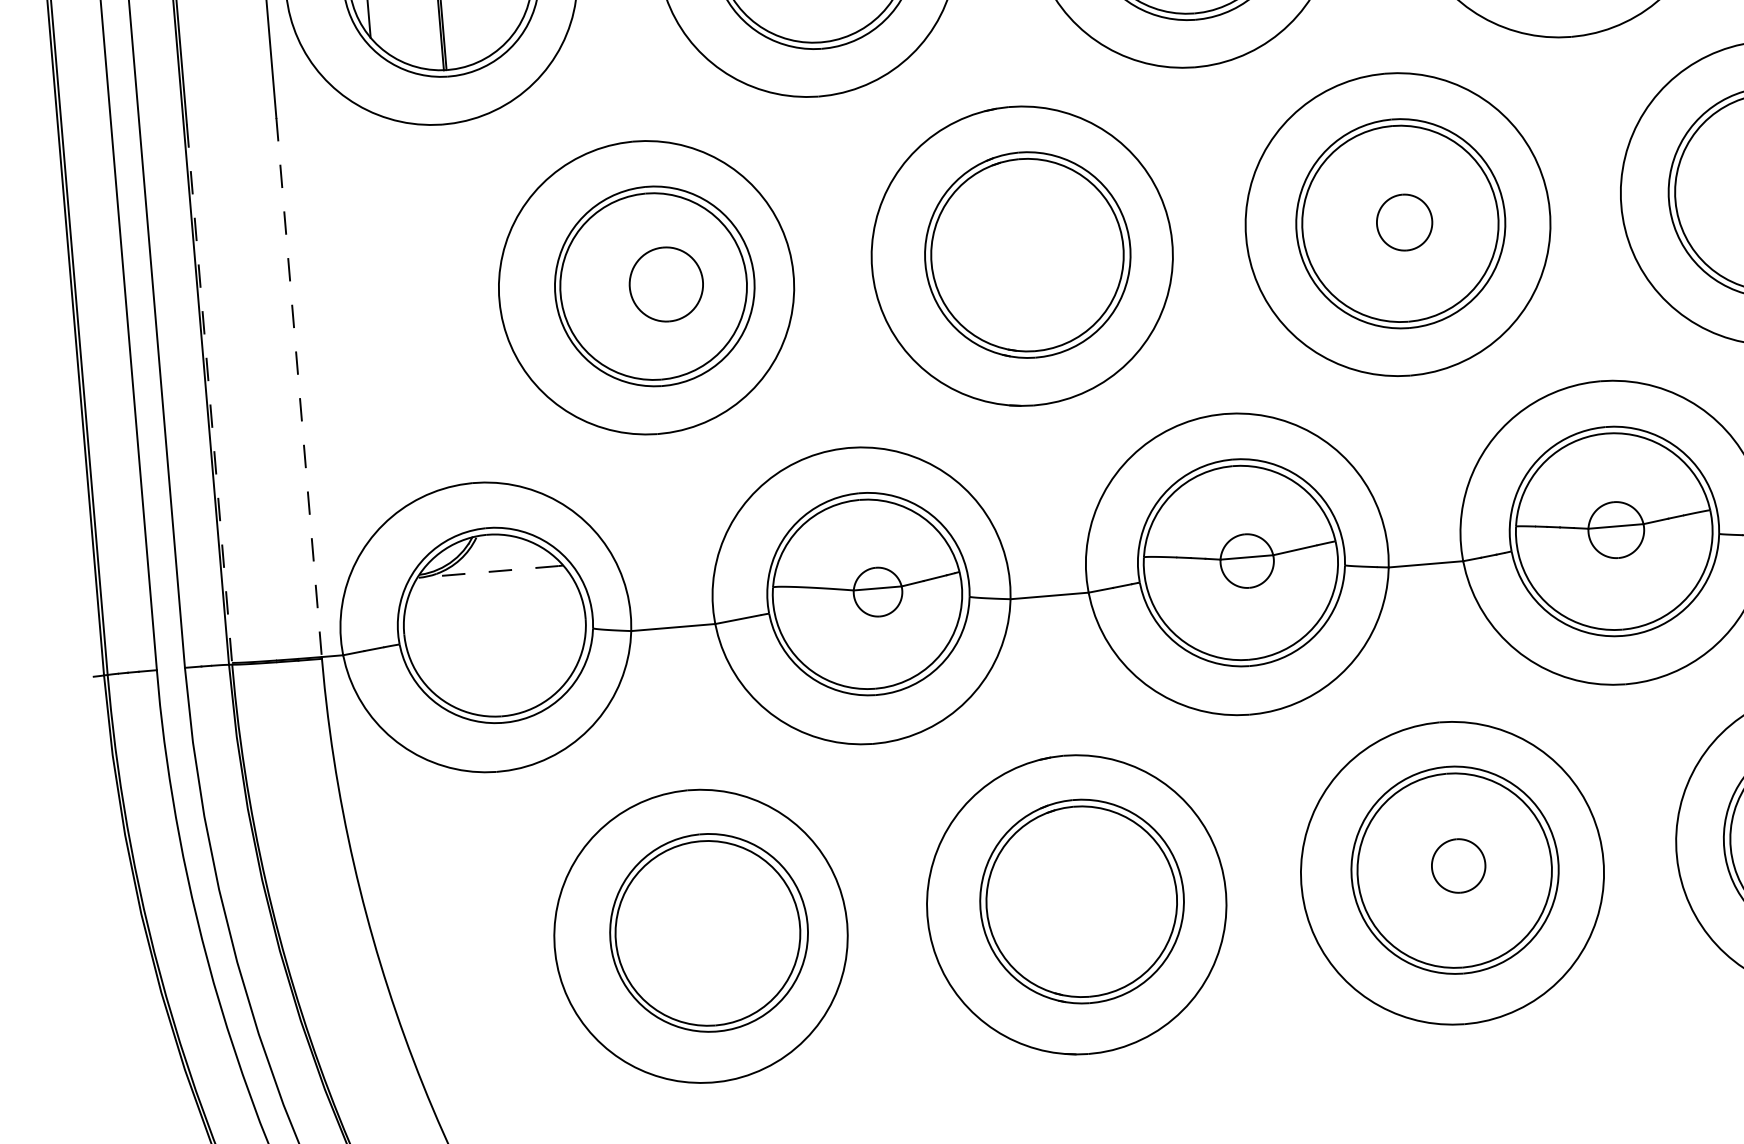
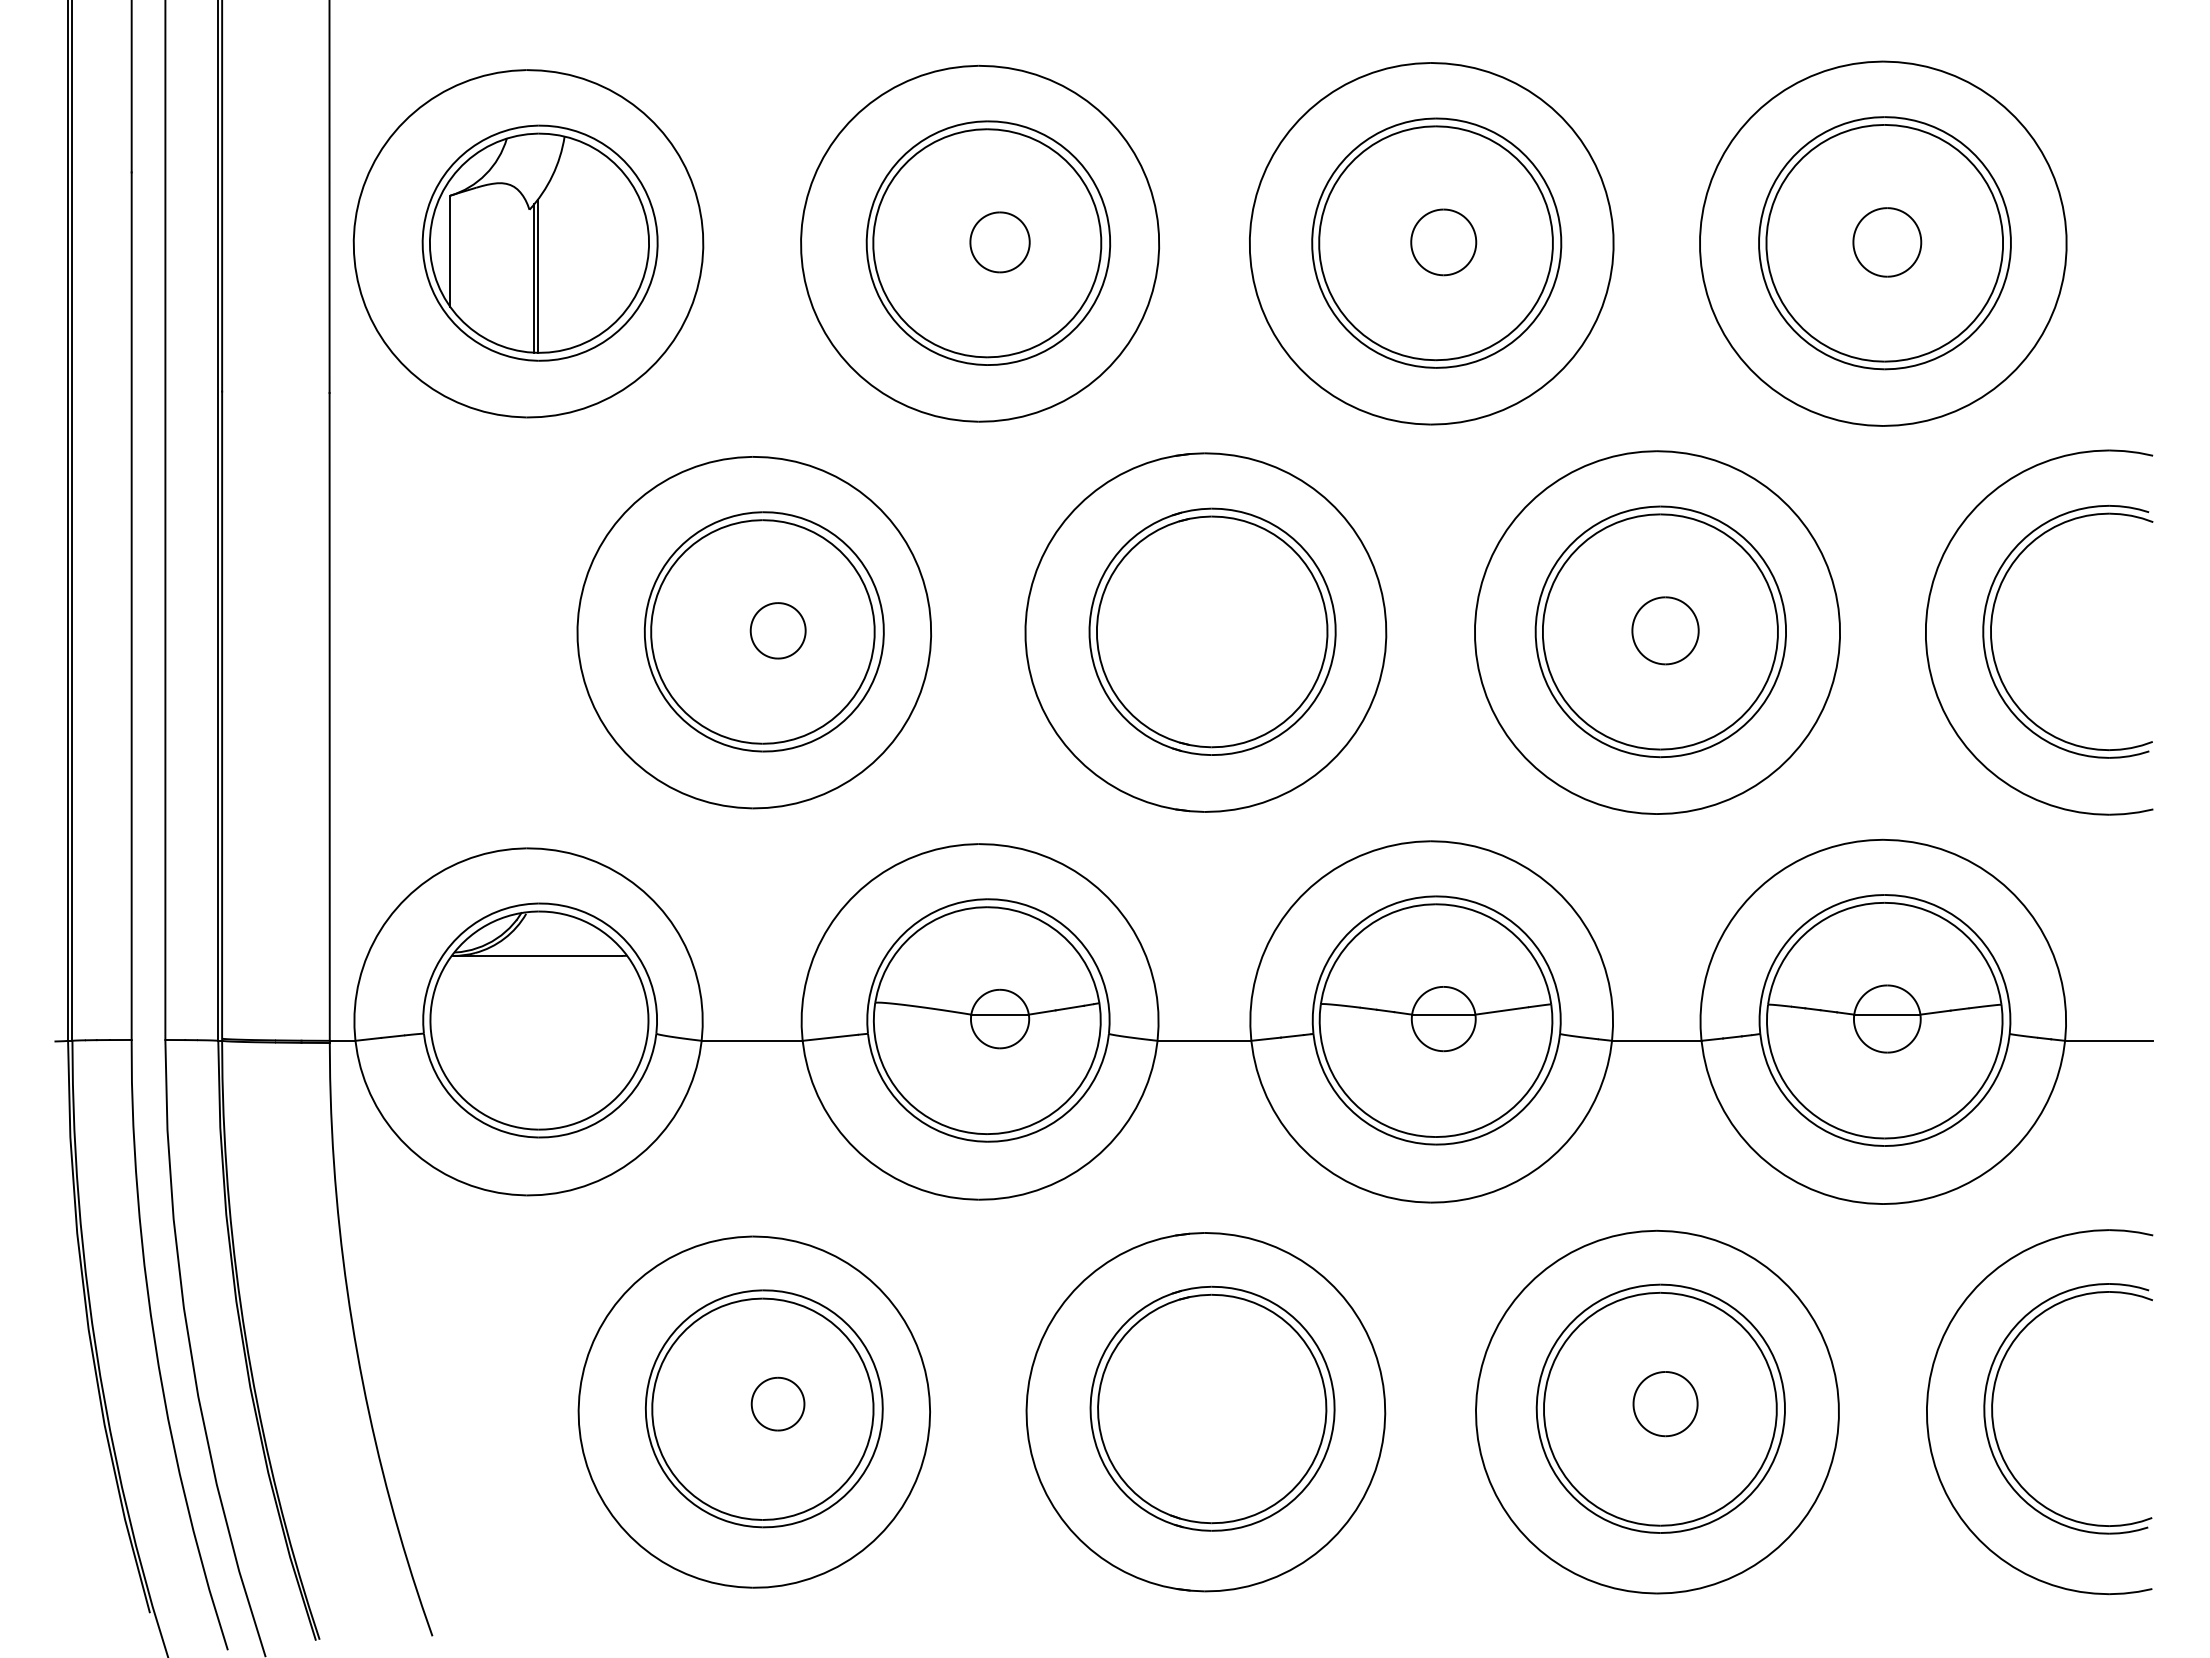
part: (665, 284) -> (777, 630), size x0.62
line: (298, 387) -> (329, 716), dashed -> solid
line: (209, 394) -> (222, 716), dashed -> solid
line: (488, 571) -> (537, 955), dashed -> solid
part: (719, 927) -> (777, 1403), added

